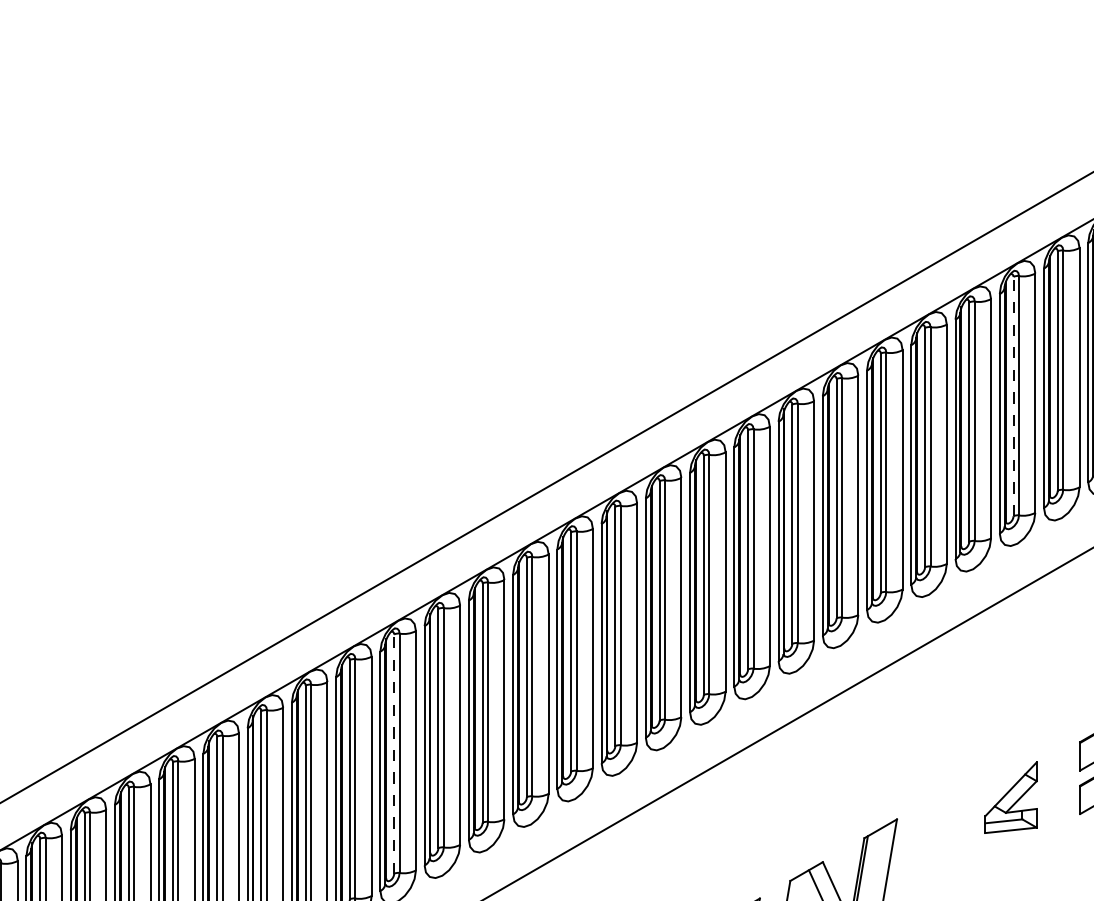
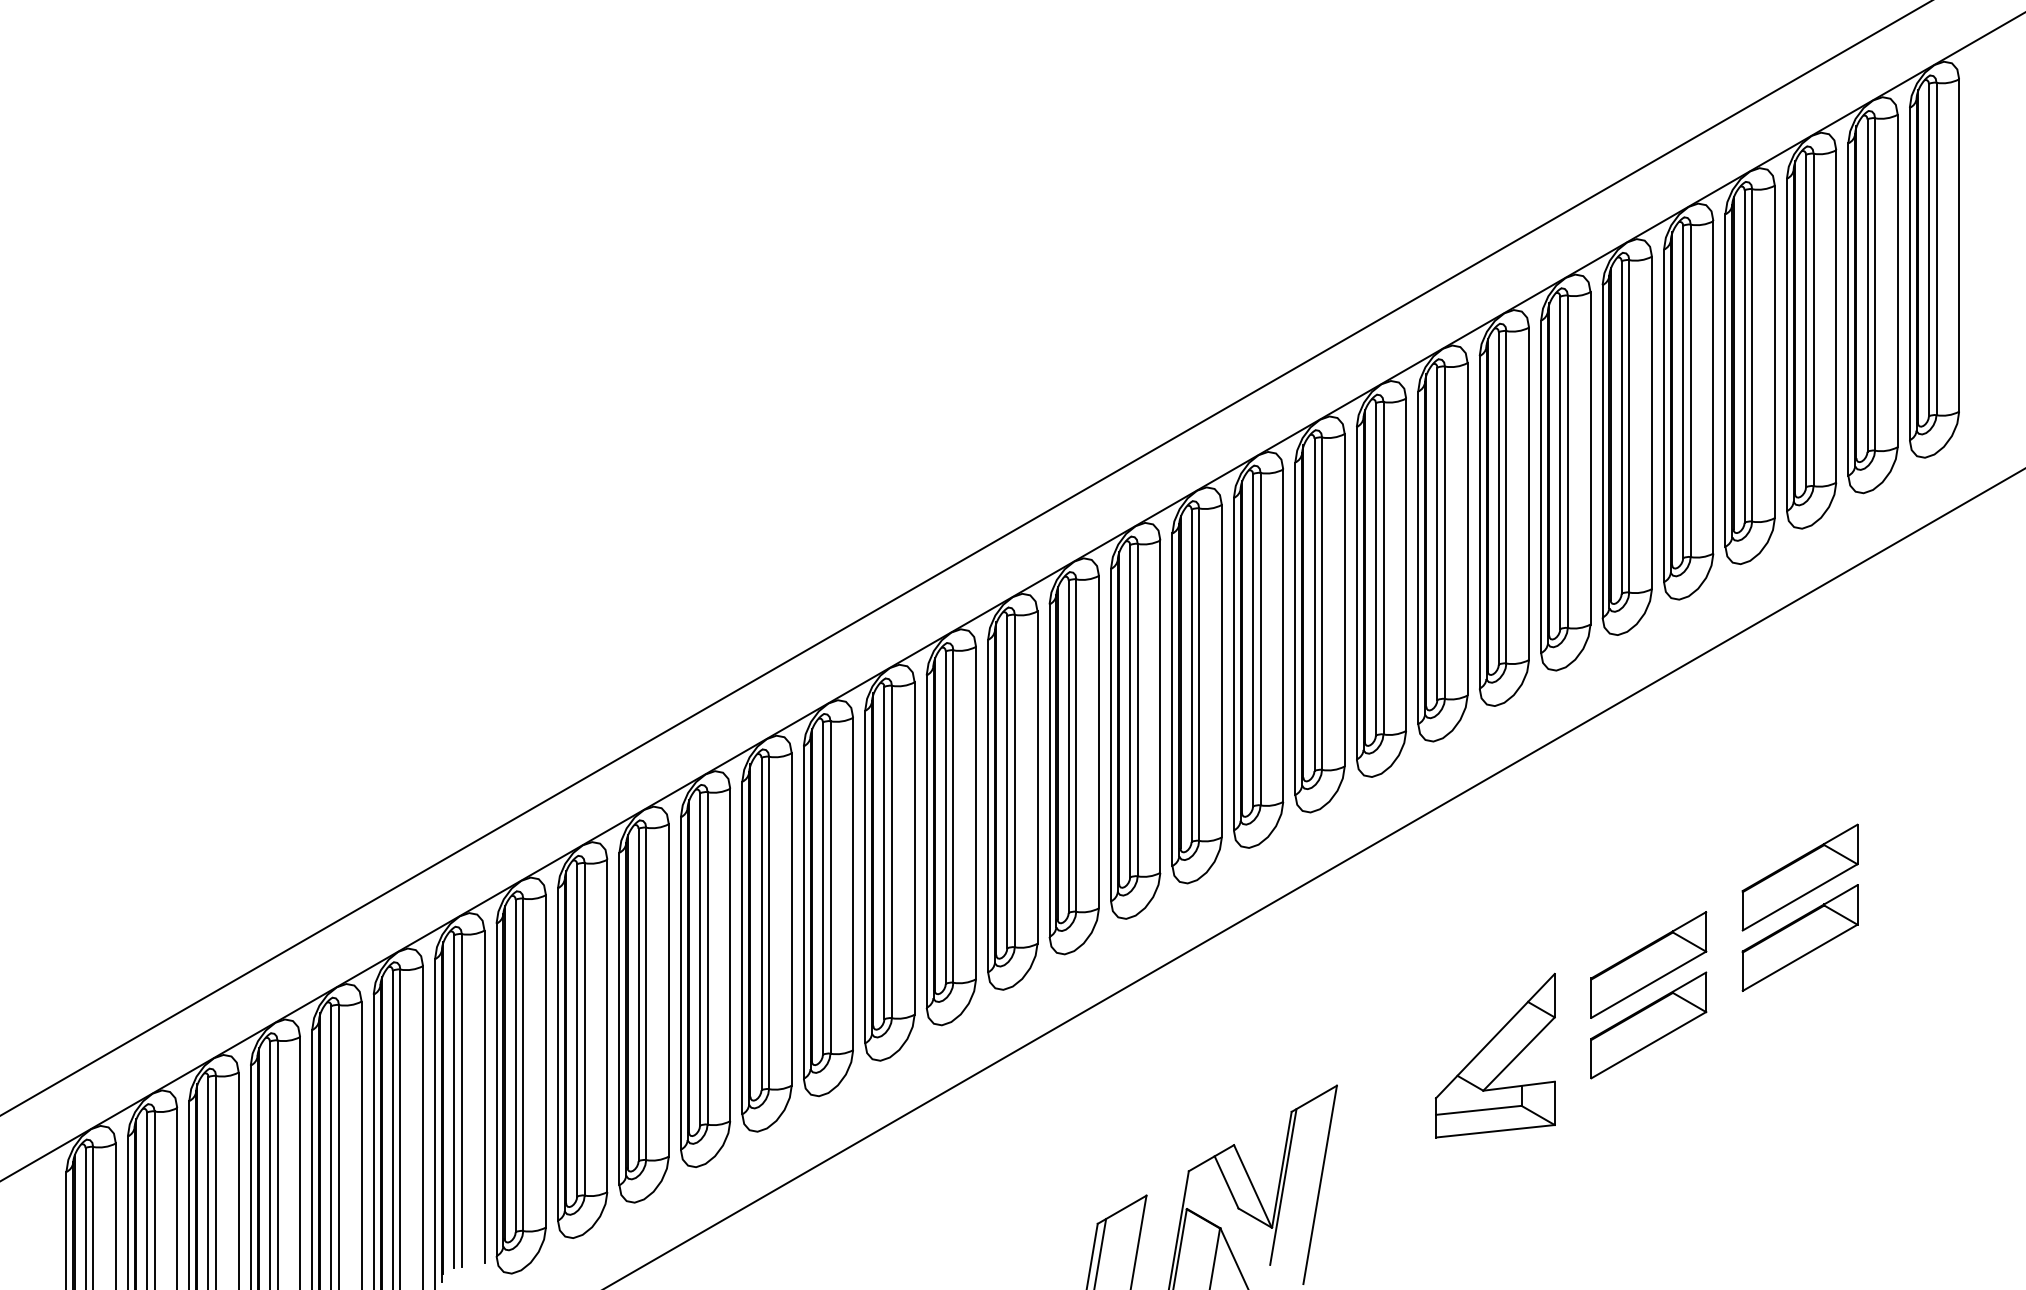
line: (1013, 395) -> (1498, 497), dashed -> solid
line: (394, 753) -> (638, 994), dashed -> solid
part: (1011, 797) -> (1495, 1055), size x1.67

